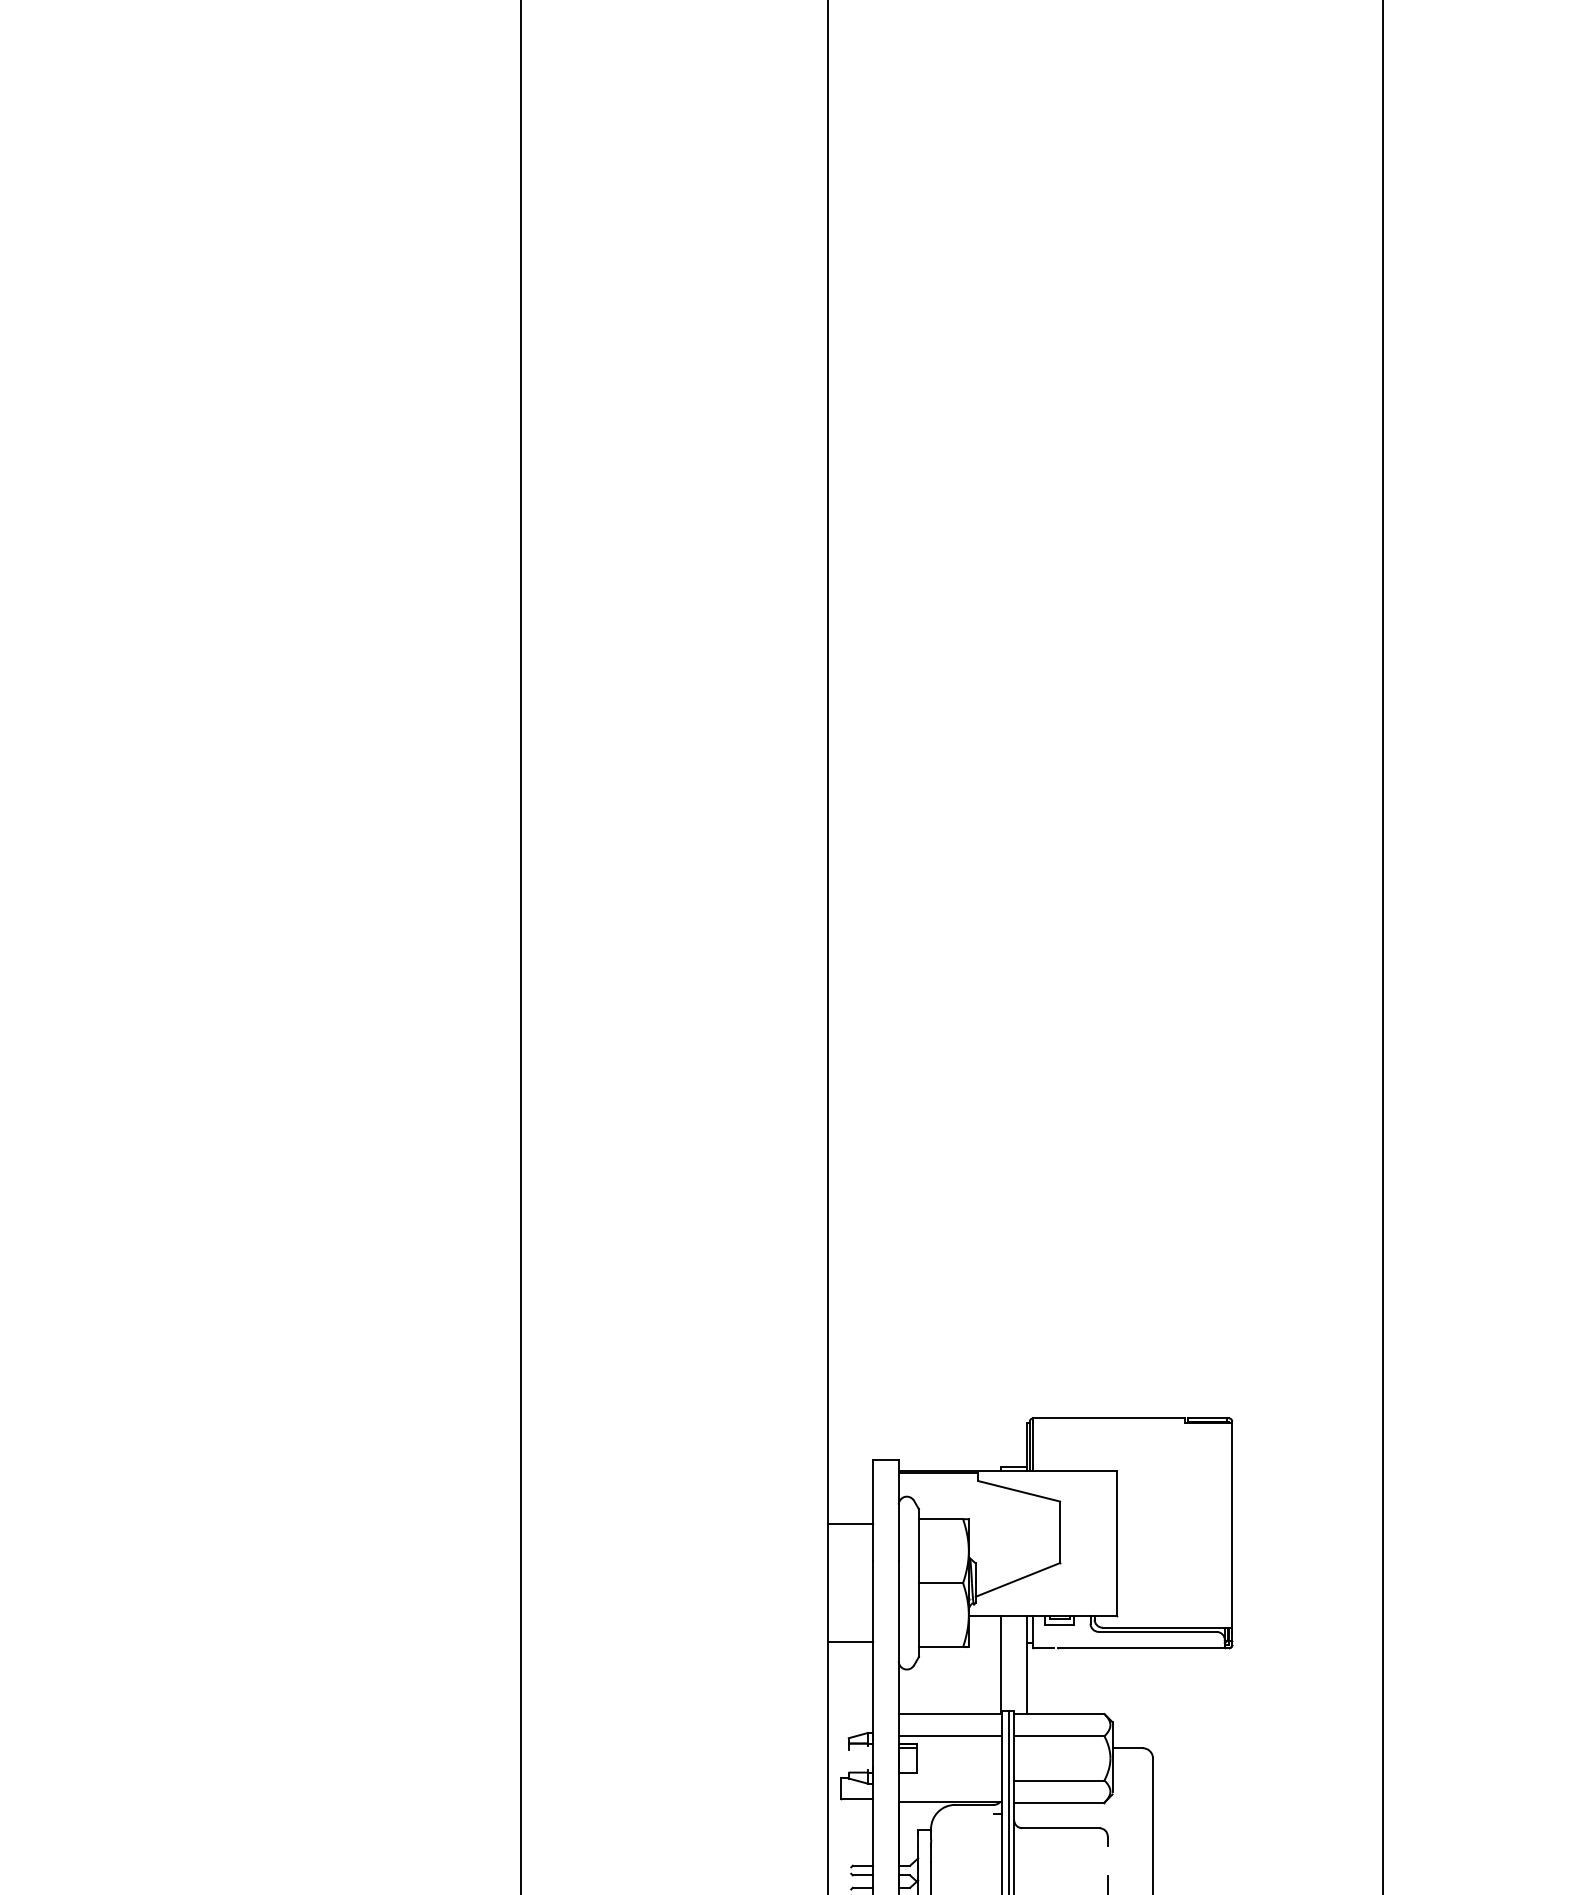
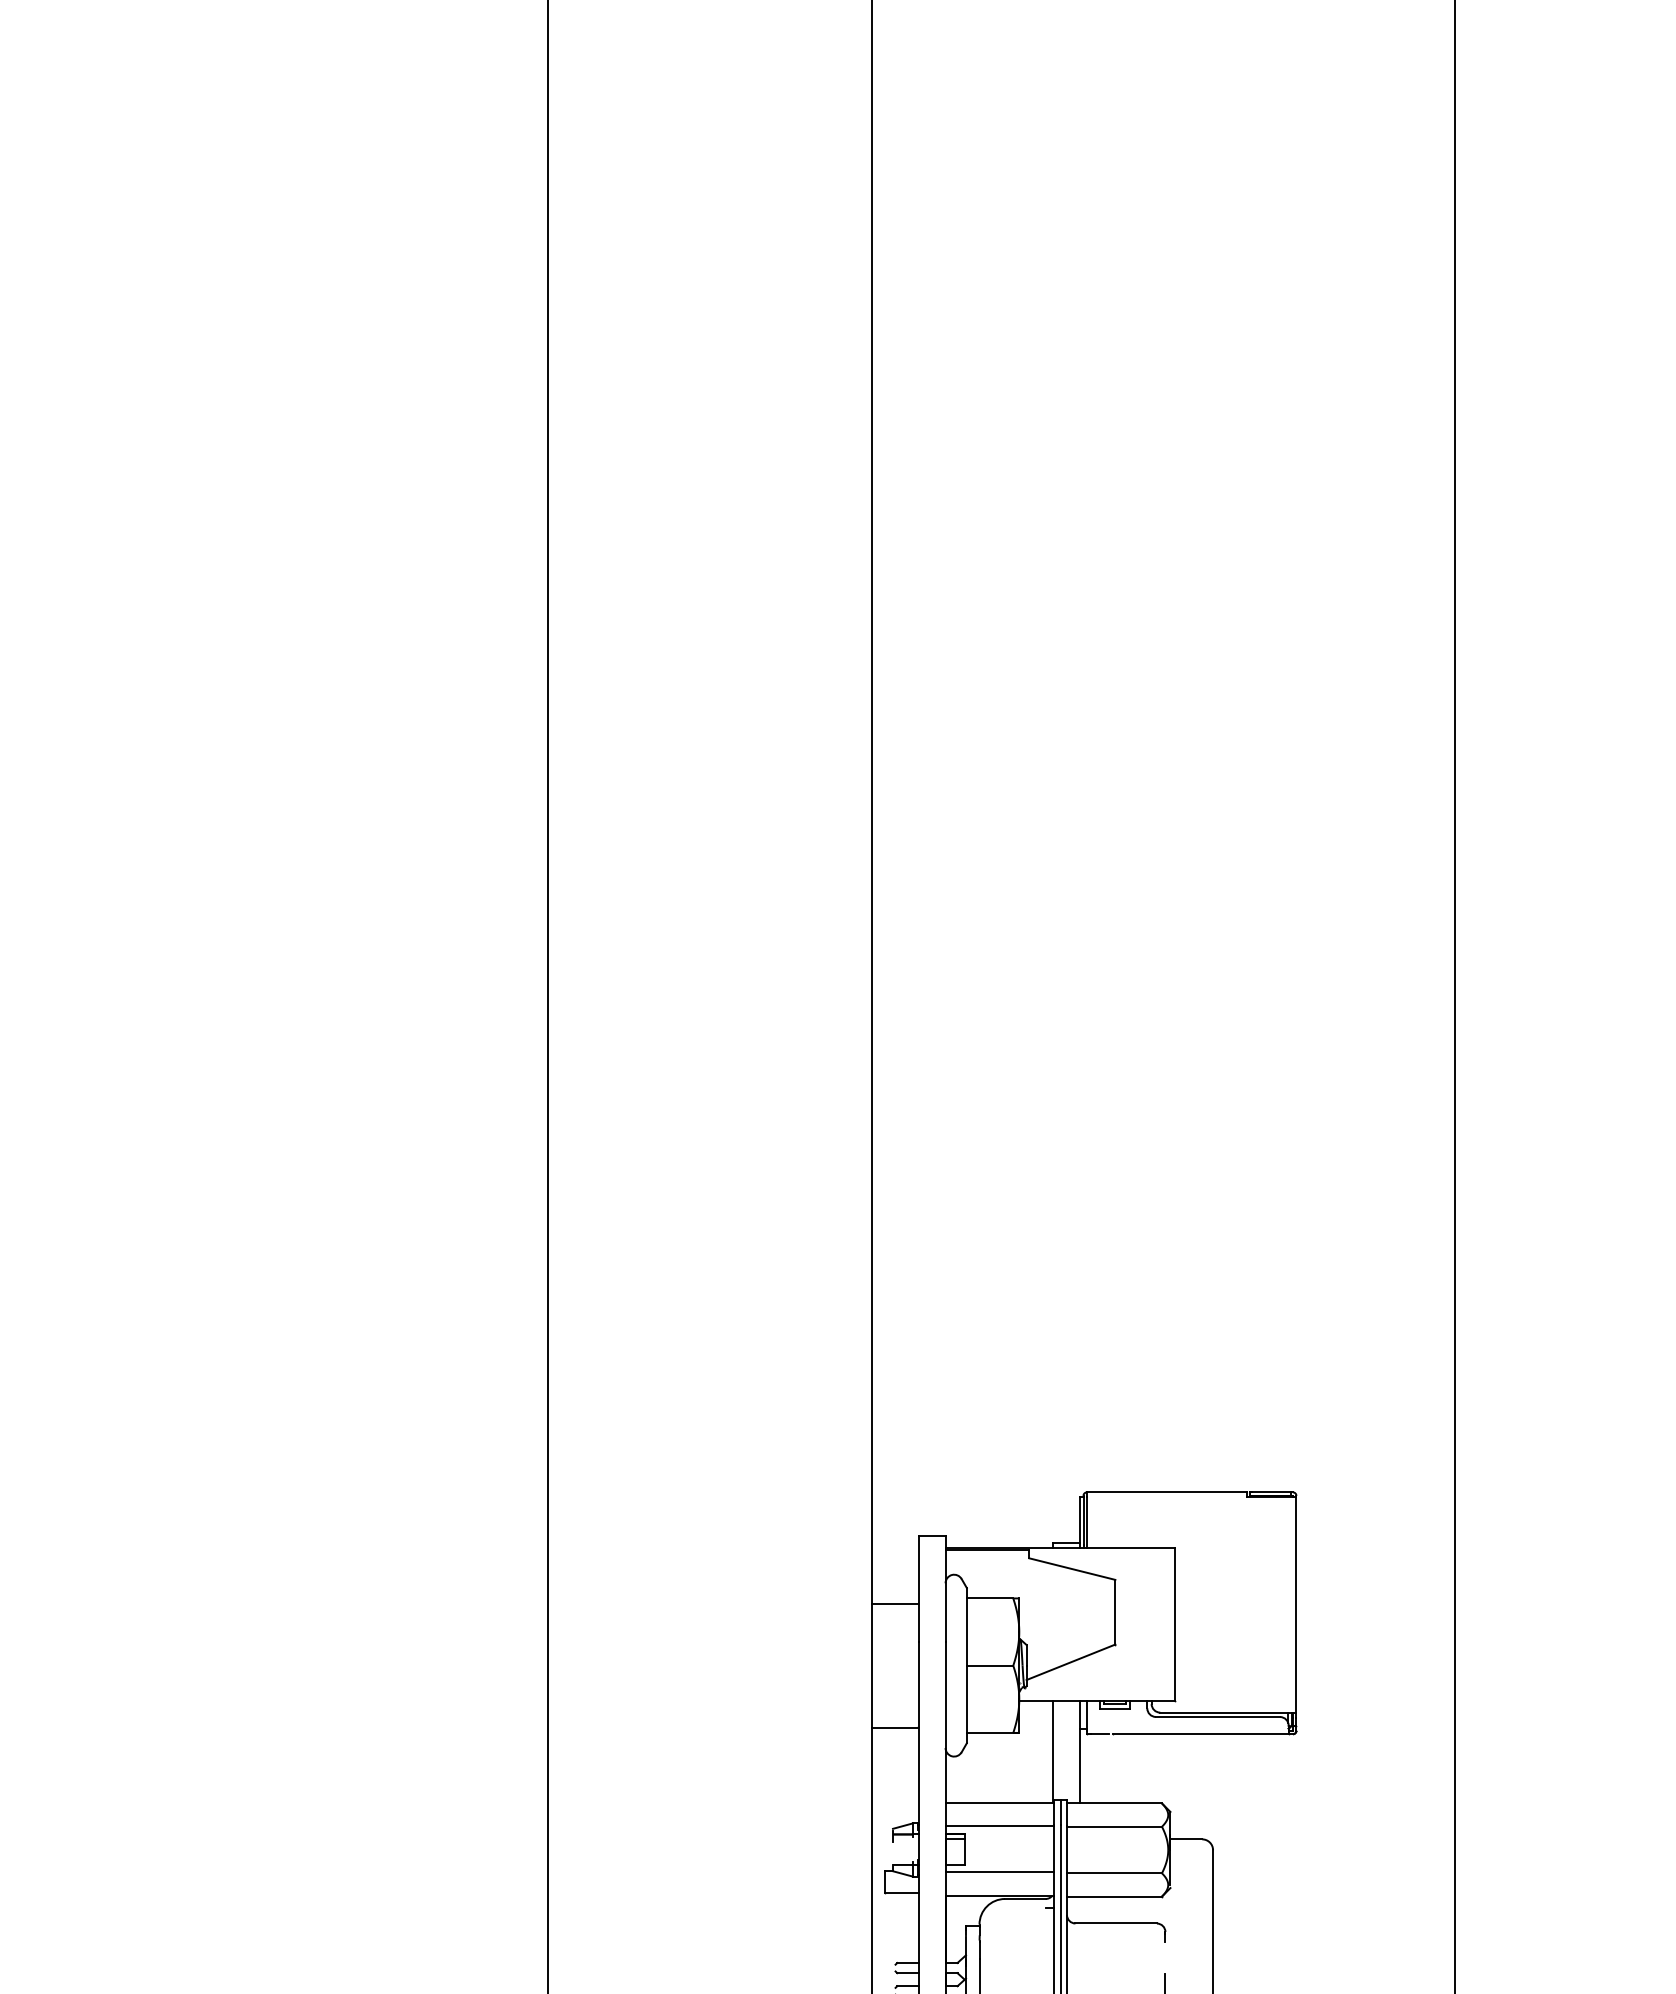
line: (950, 1779) -> (1000, 1872), added

